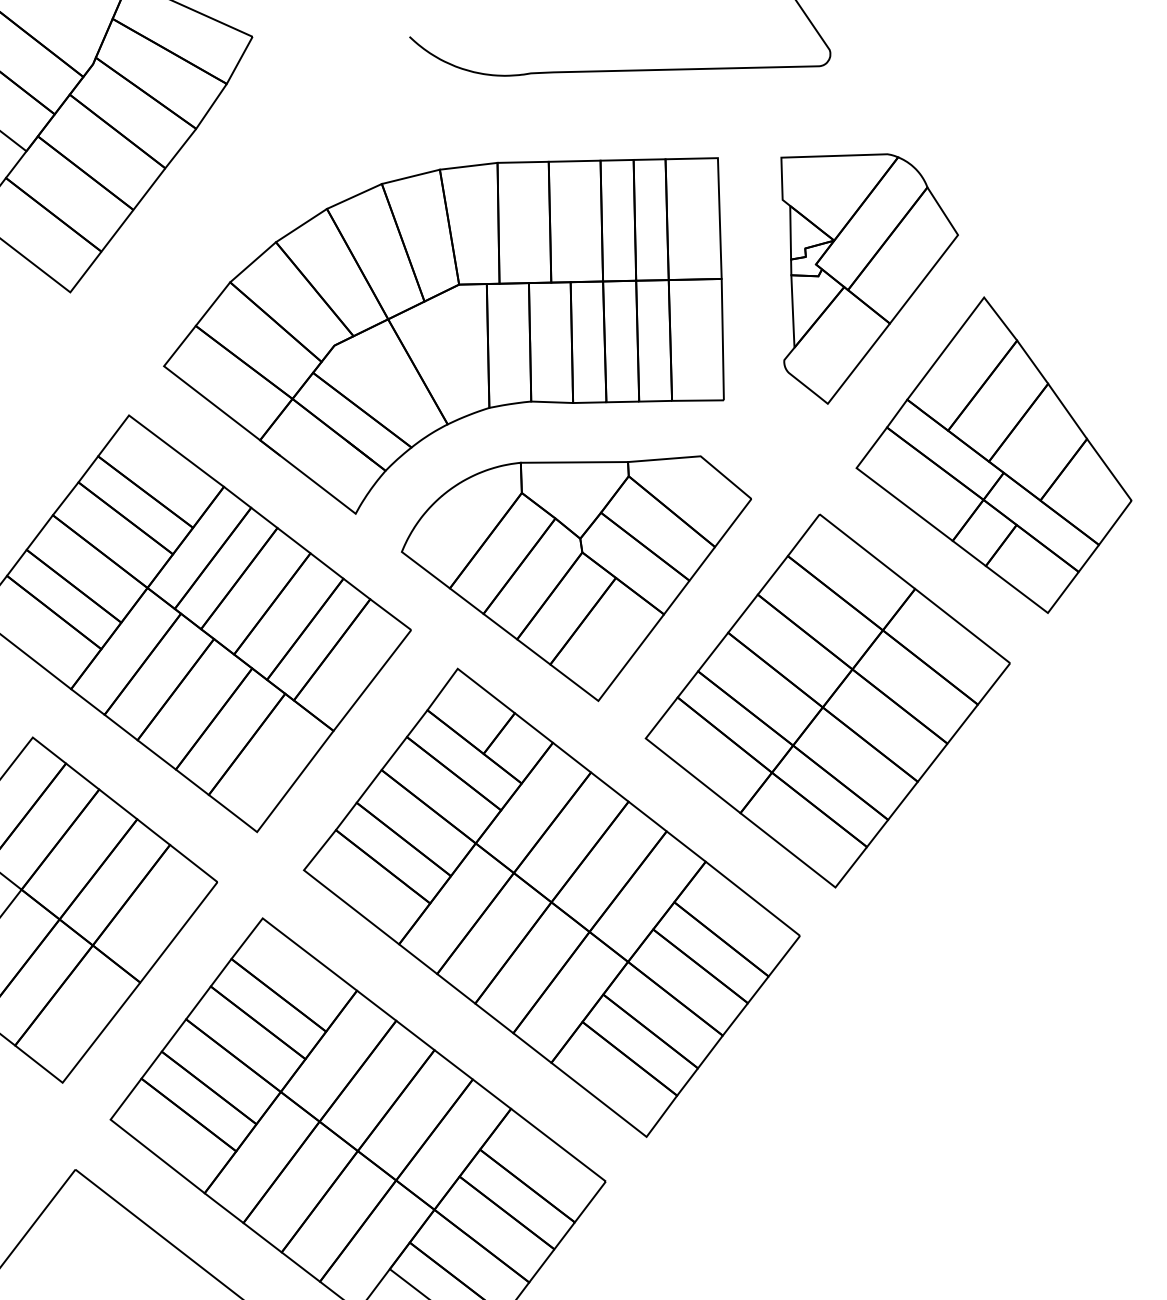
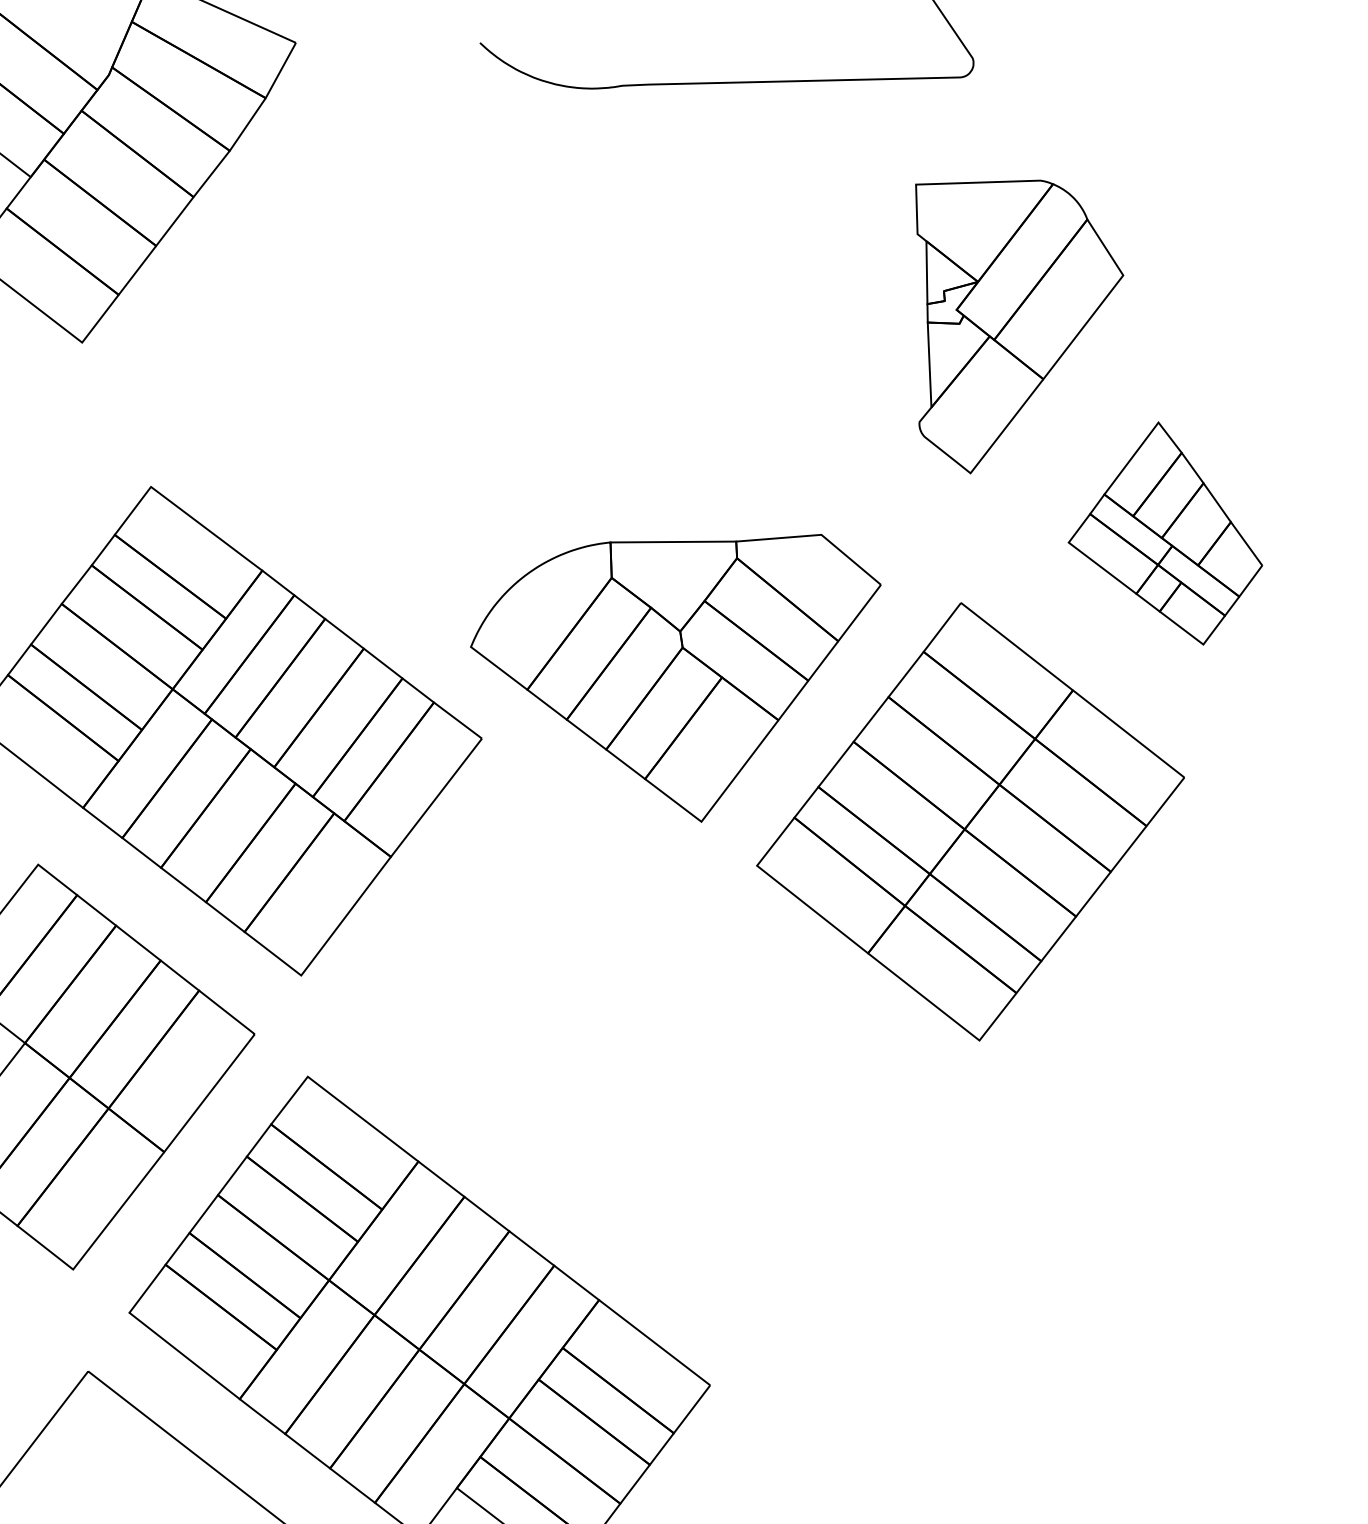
part: (444, 335) -> (520, 393), removed
part: (994, 455) -> (1165, 533), size x0.6
part: (551, 902) -> (646, 1058), removed

